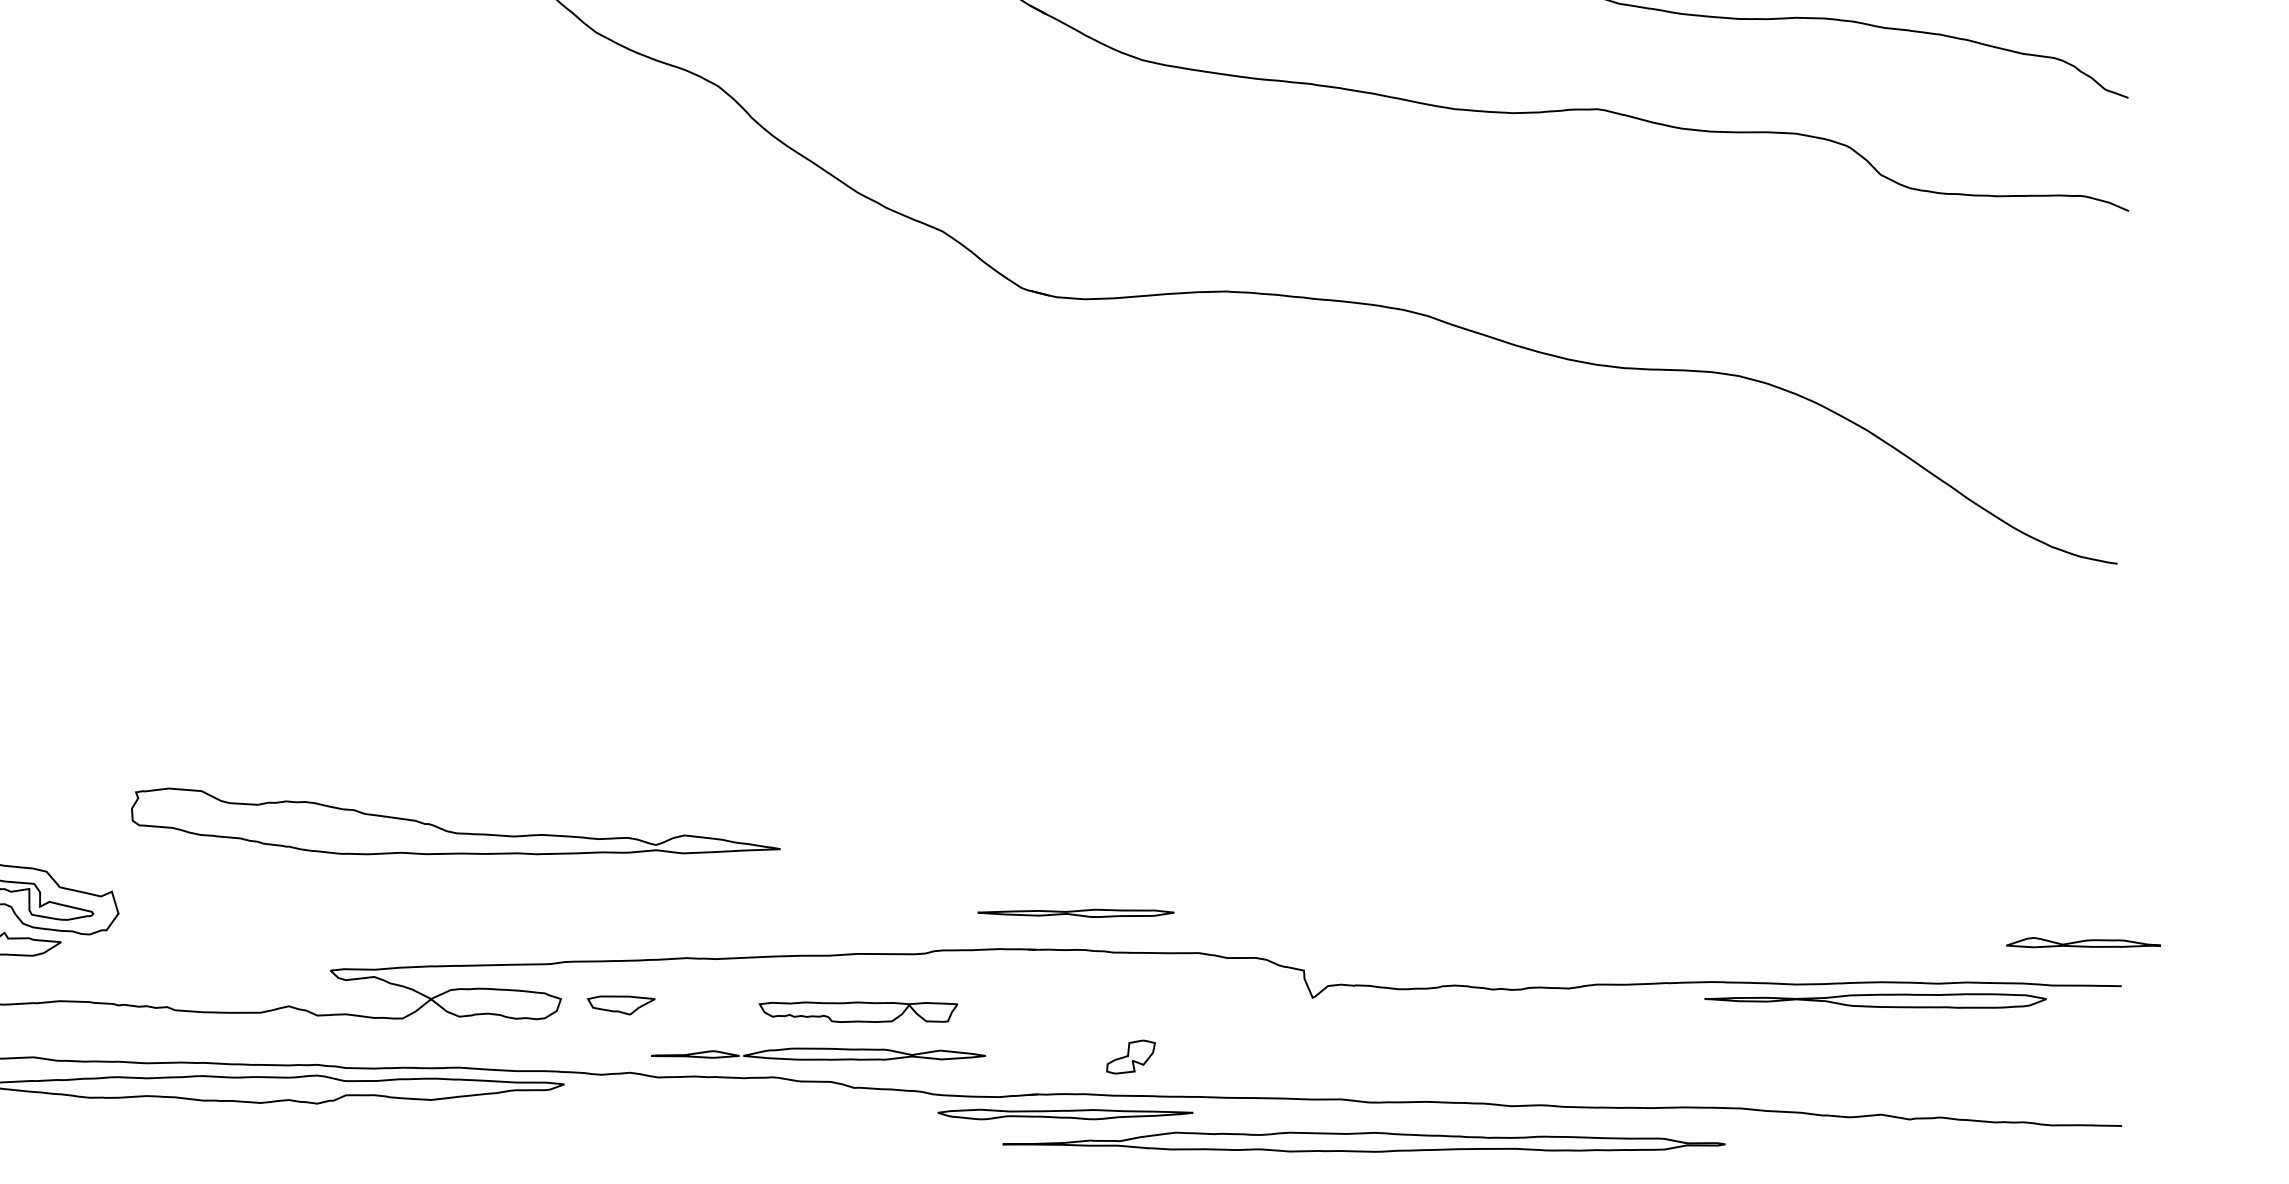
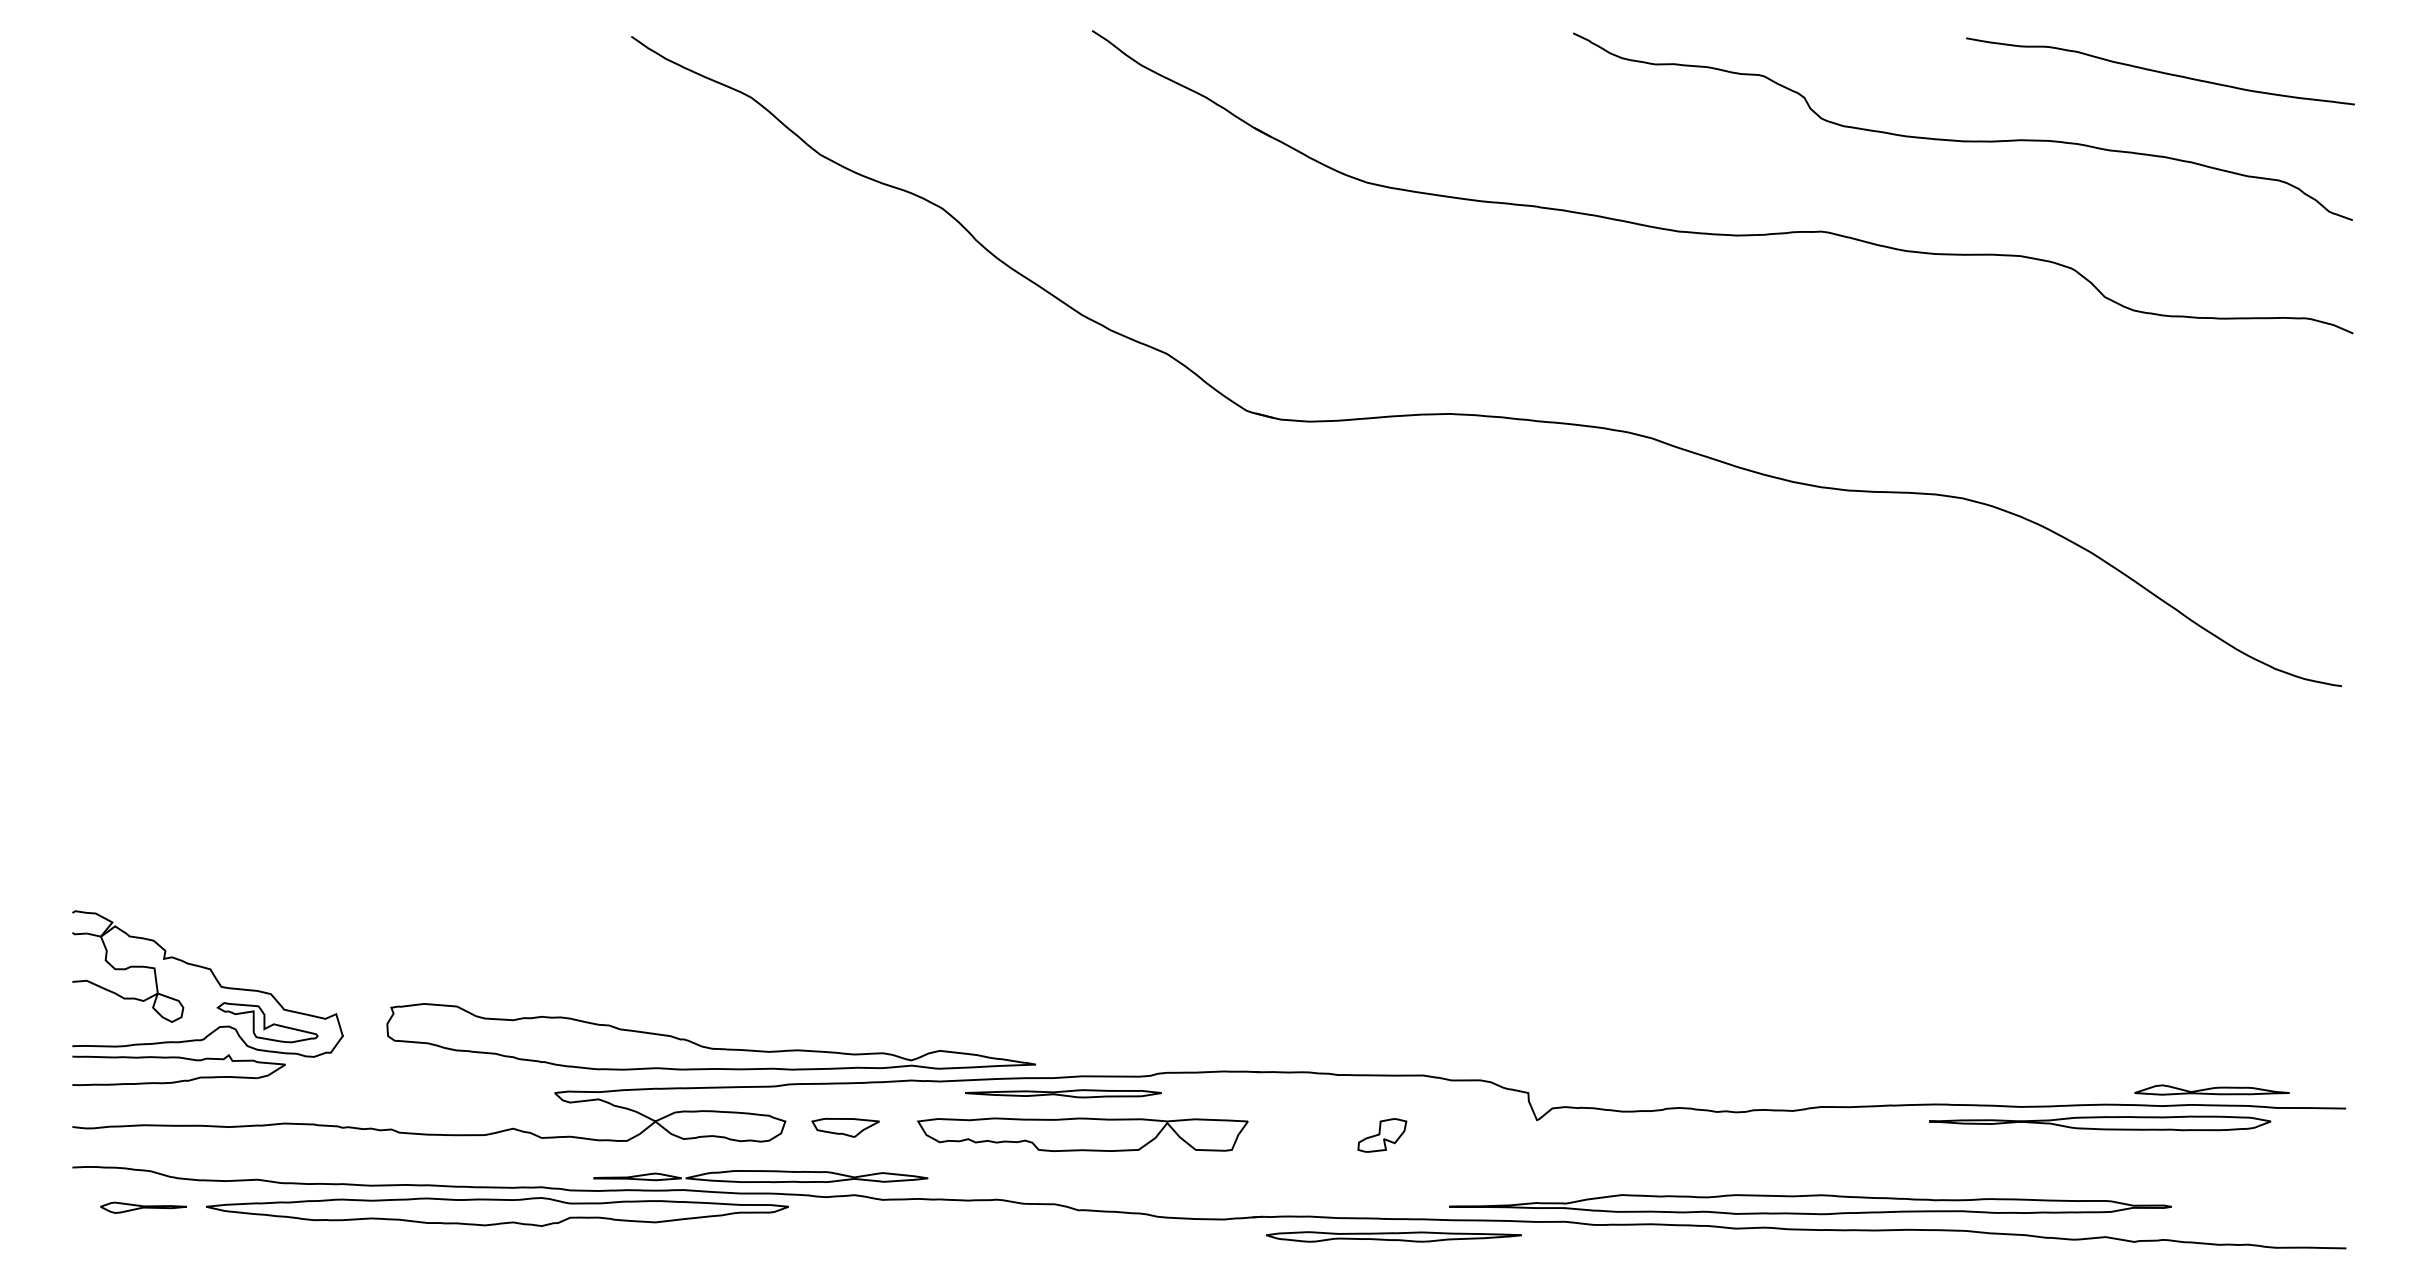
part: (452, 831) -> (707, 1046), moved
part: (1076, 913) -> (1063, 1093), moved
part: (2083, 942) -> (2211, 1089), moved
part: (858, 1012) -> (1082, 1134), size x1.67
part: (818, 1054) -> (760, 1176), moved
part: (1131, 1057) -> (1382, 1135), moved
part: (1065, 1114) -> (1393, 1236), moved
part: (1364, 1142) -> (1810, 1204), moved

